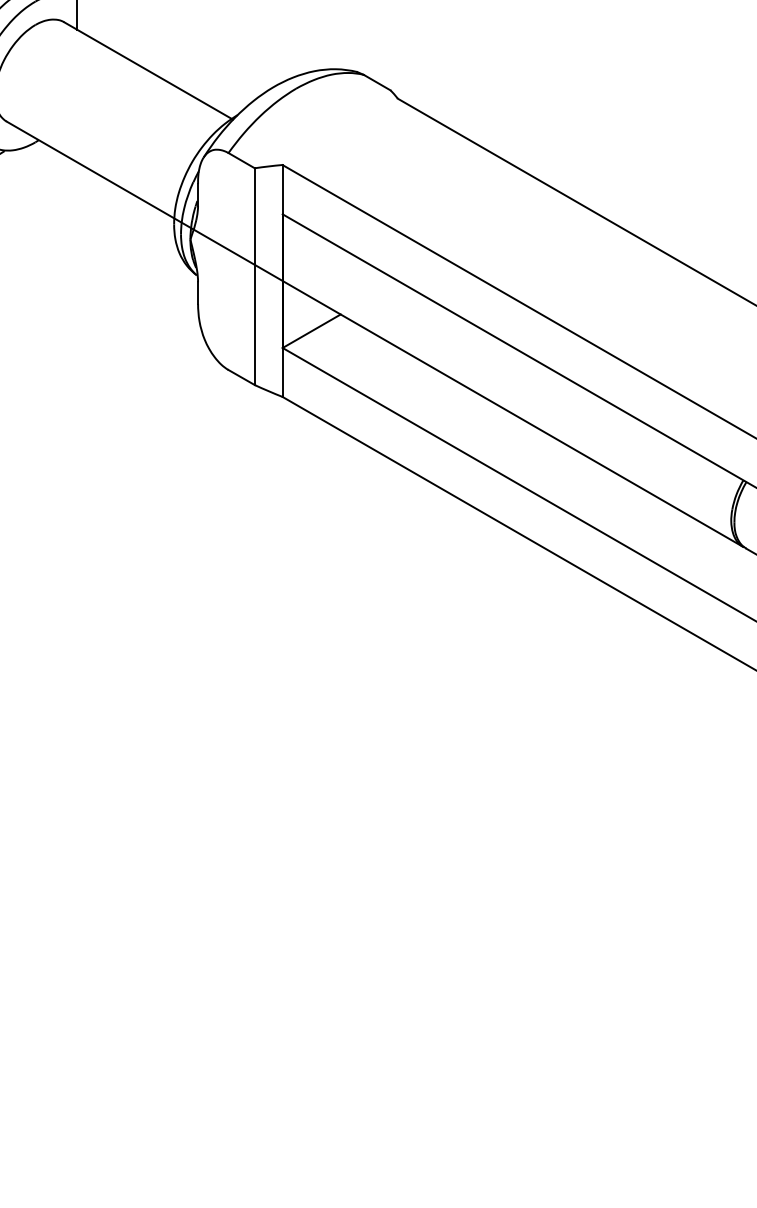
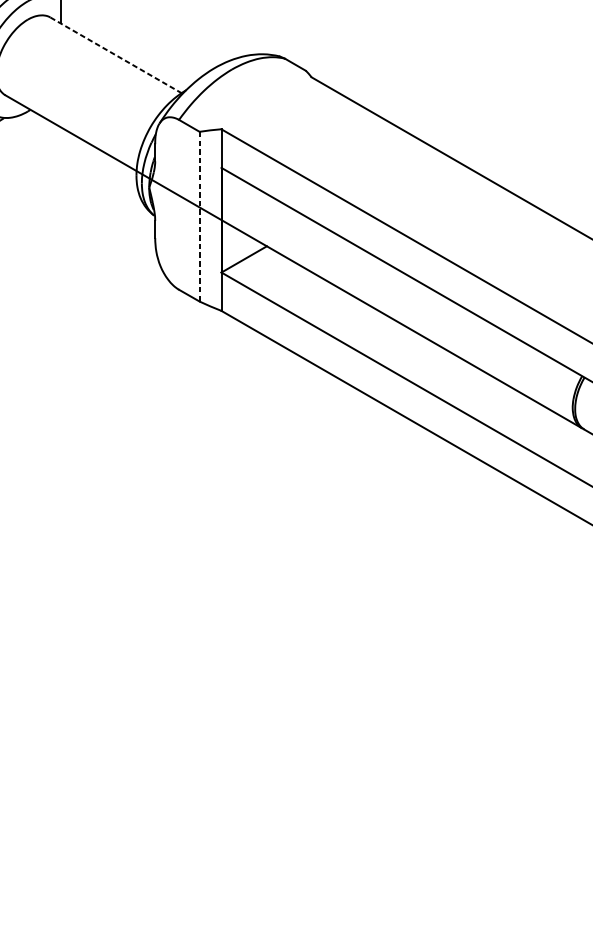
line: (149, 71) -> (117, 56), solid -> dashed
line: (254, 277) -> (199, 217), solid -> dashed

